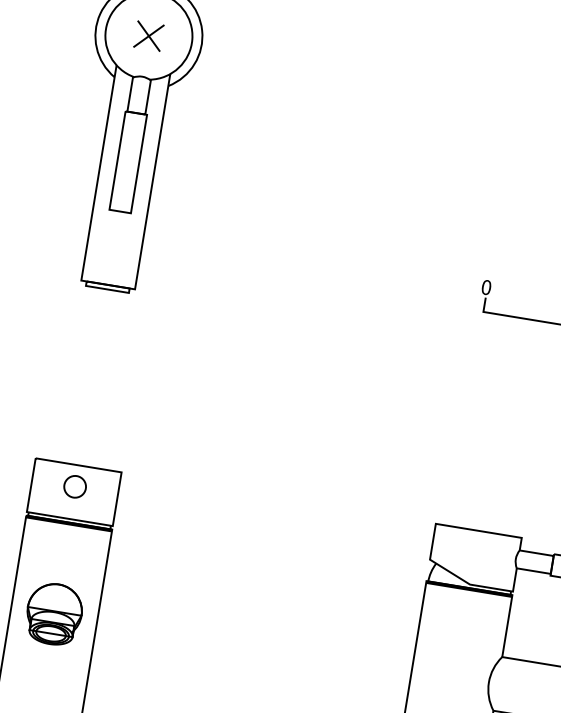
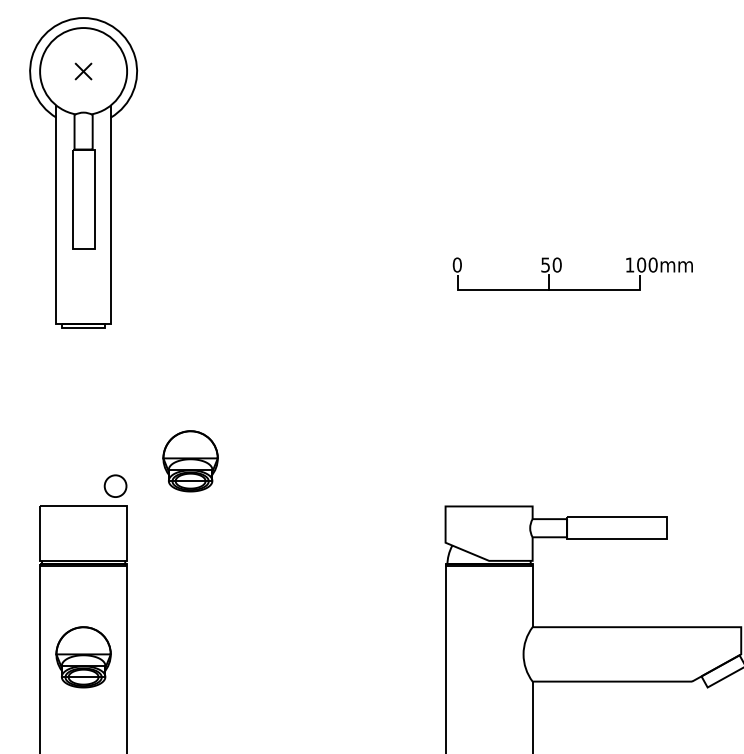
part: (148, 36) -> (83, 71), size x0.6
part: (191, 438) -> (190, 461), added
circle: (75, 486) -> (115, 485), moved

